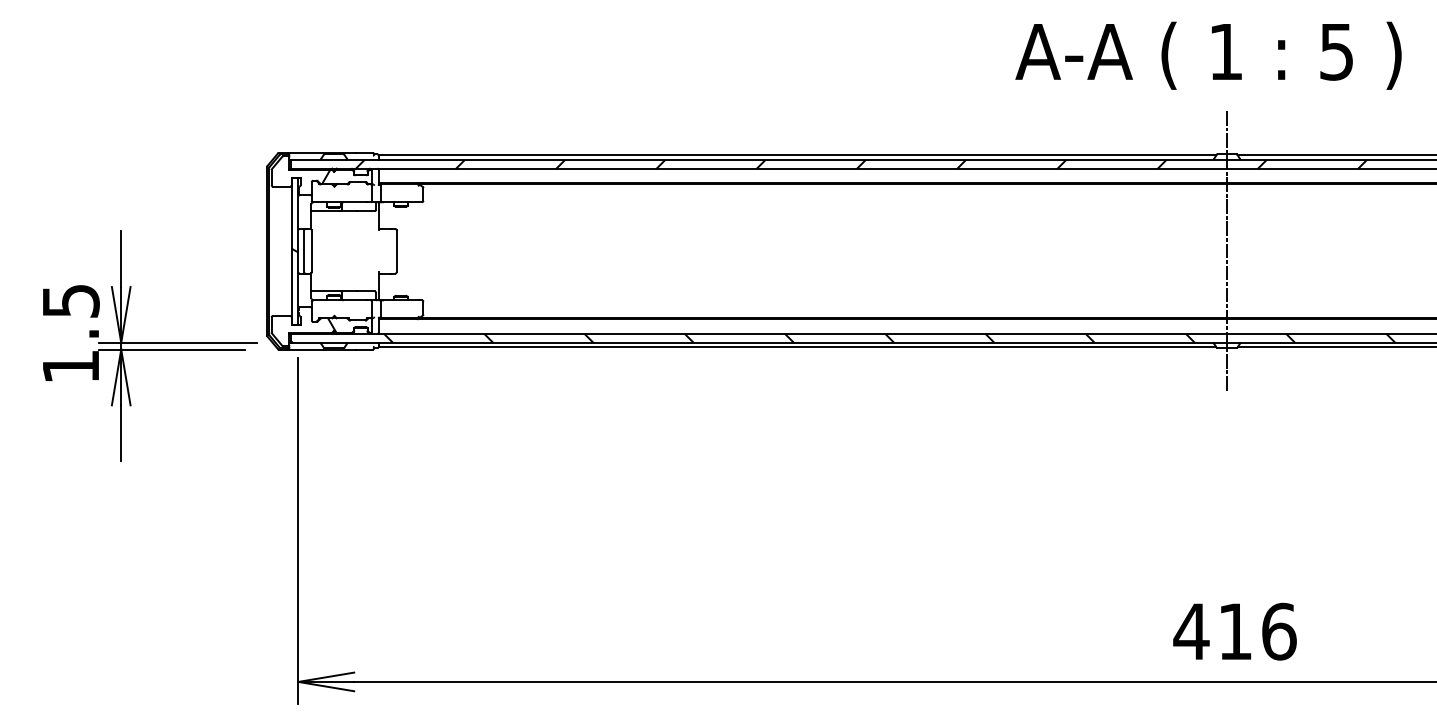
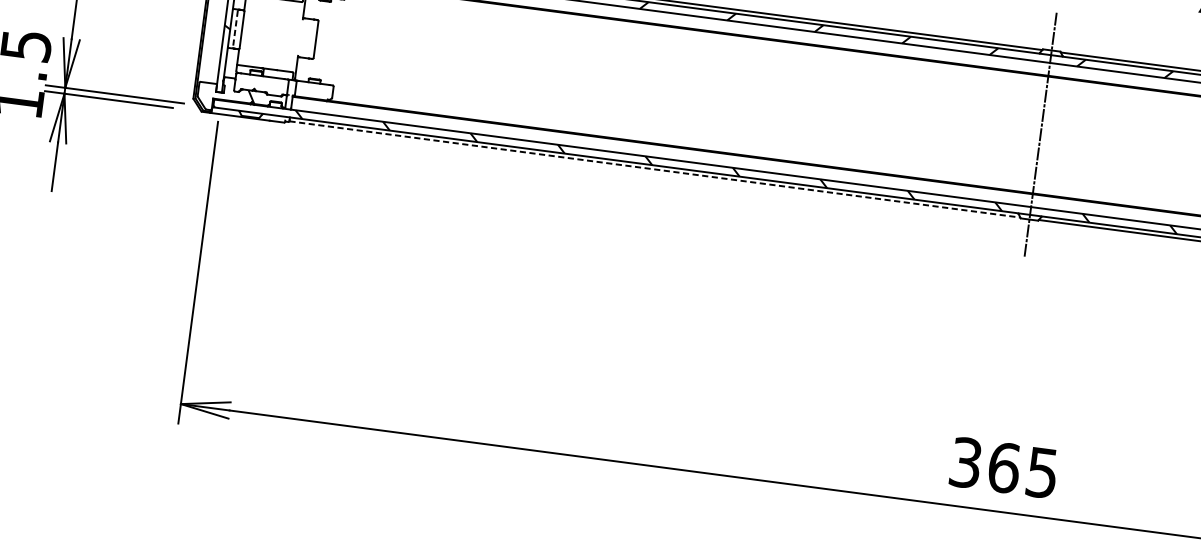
line: (304, 251) -> (235, 29), solid -> dashed
line: (797, 347) -> (654, 169), solid -> dashed
text: (1234, 631) -> (1003, 467), 416 -> 365

